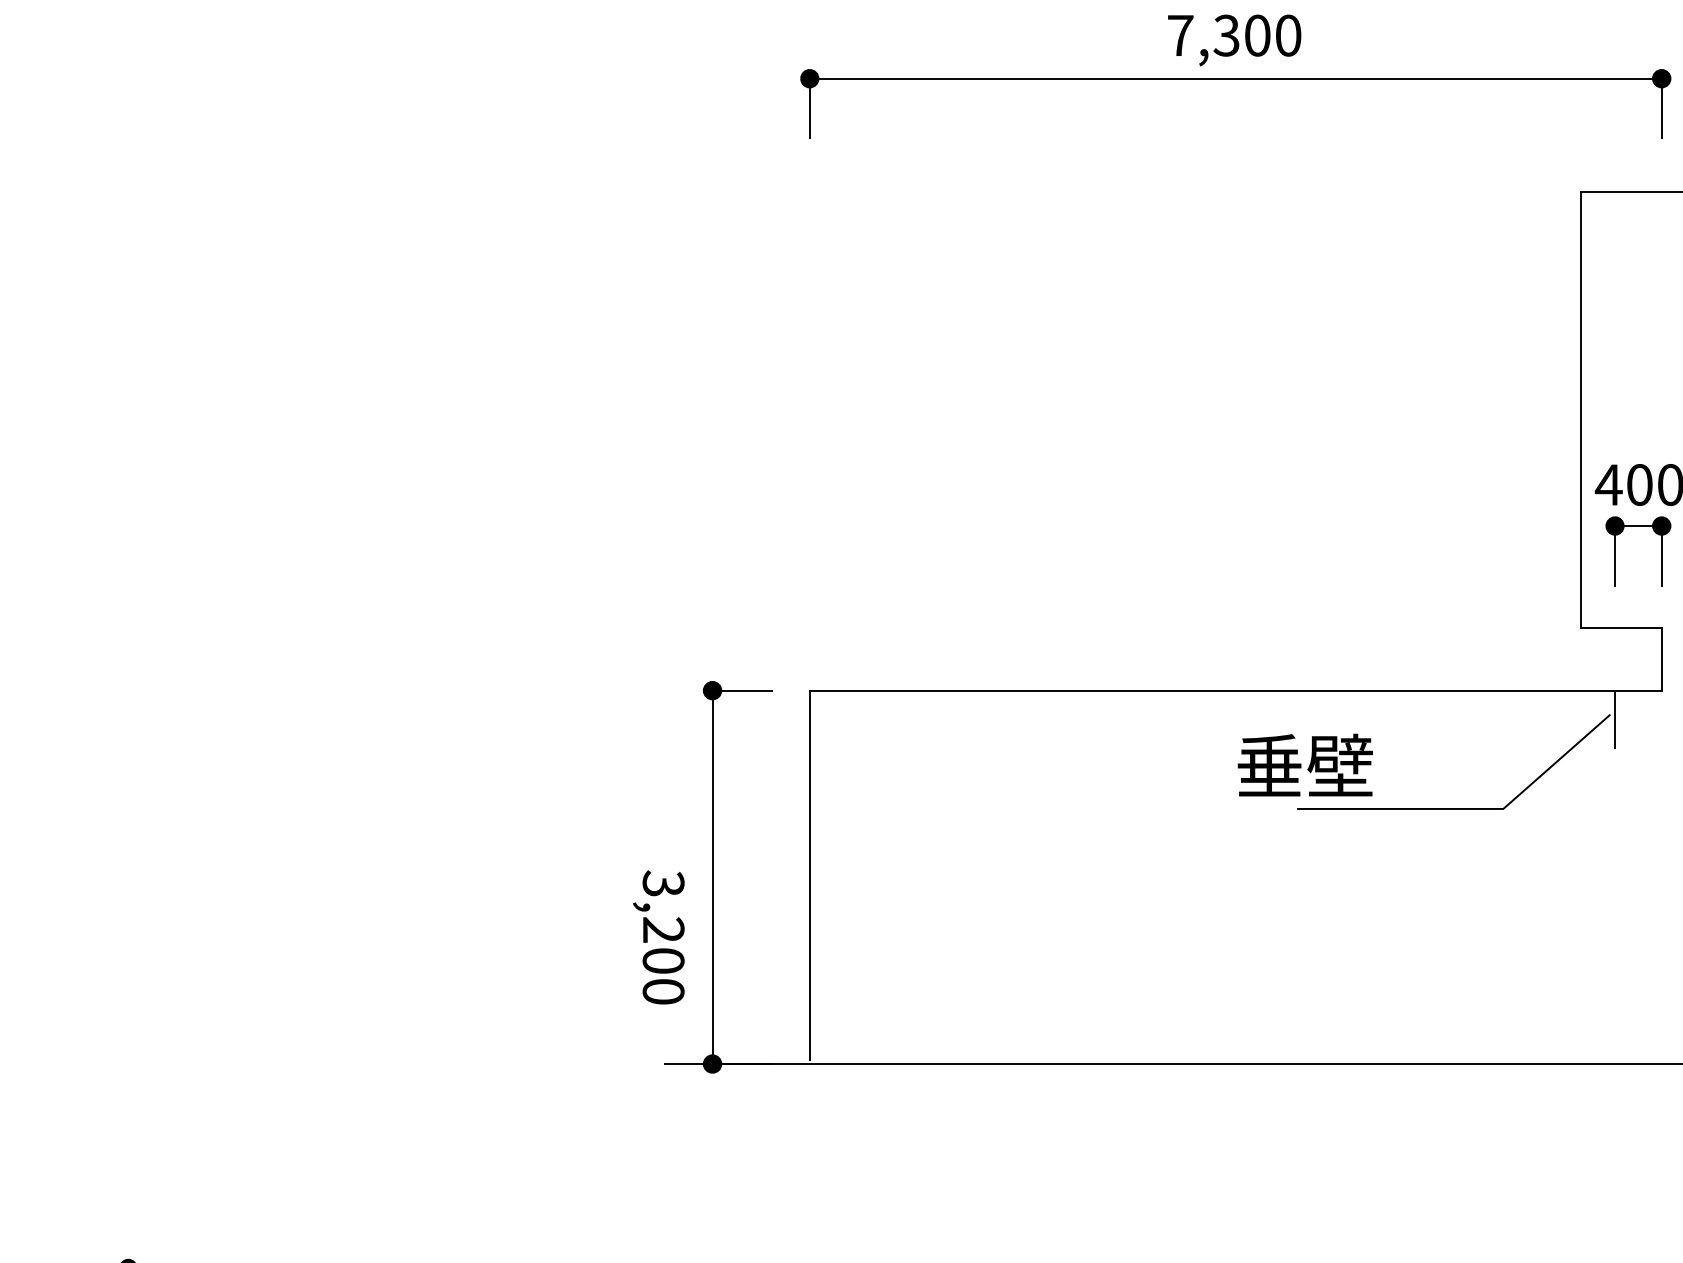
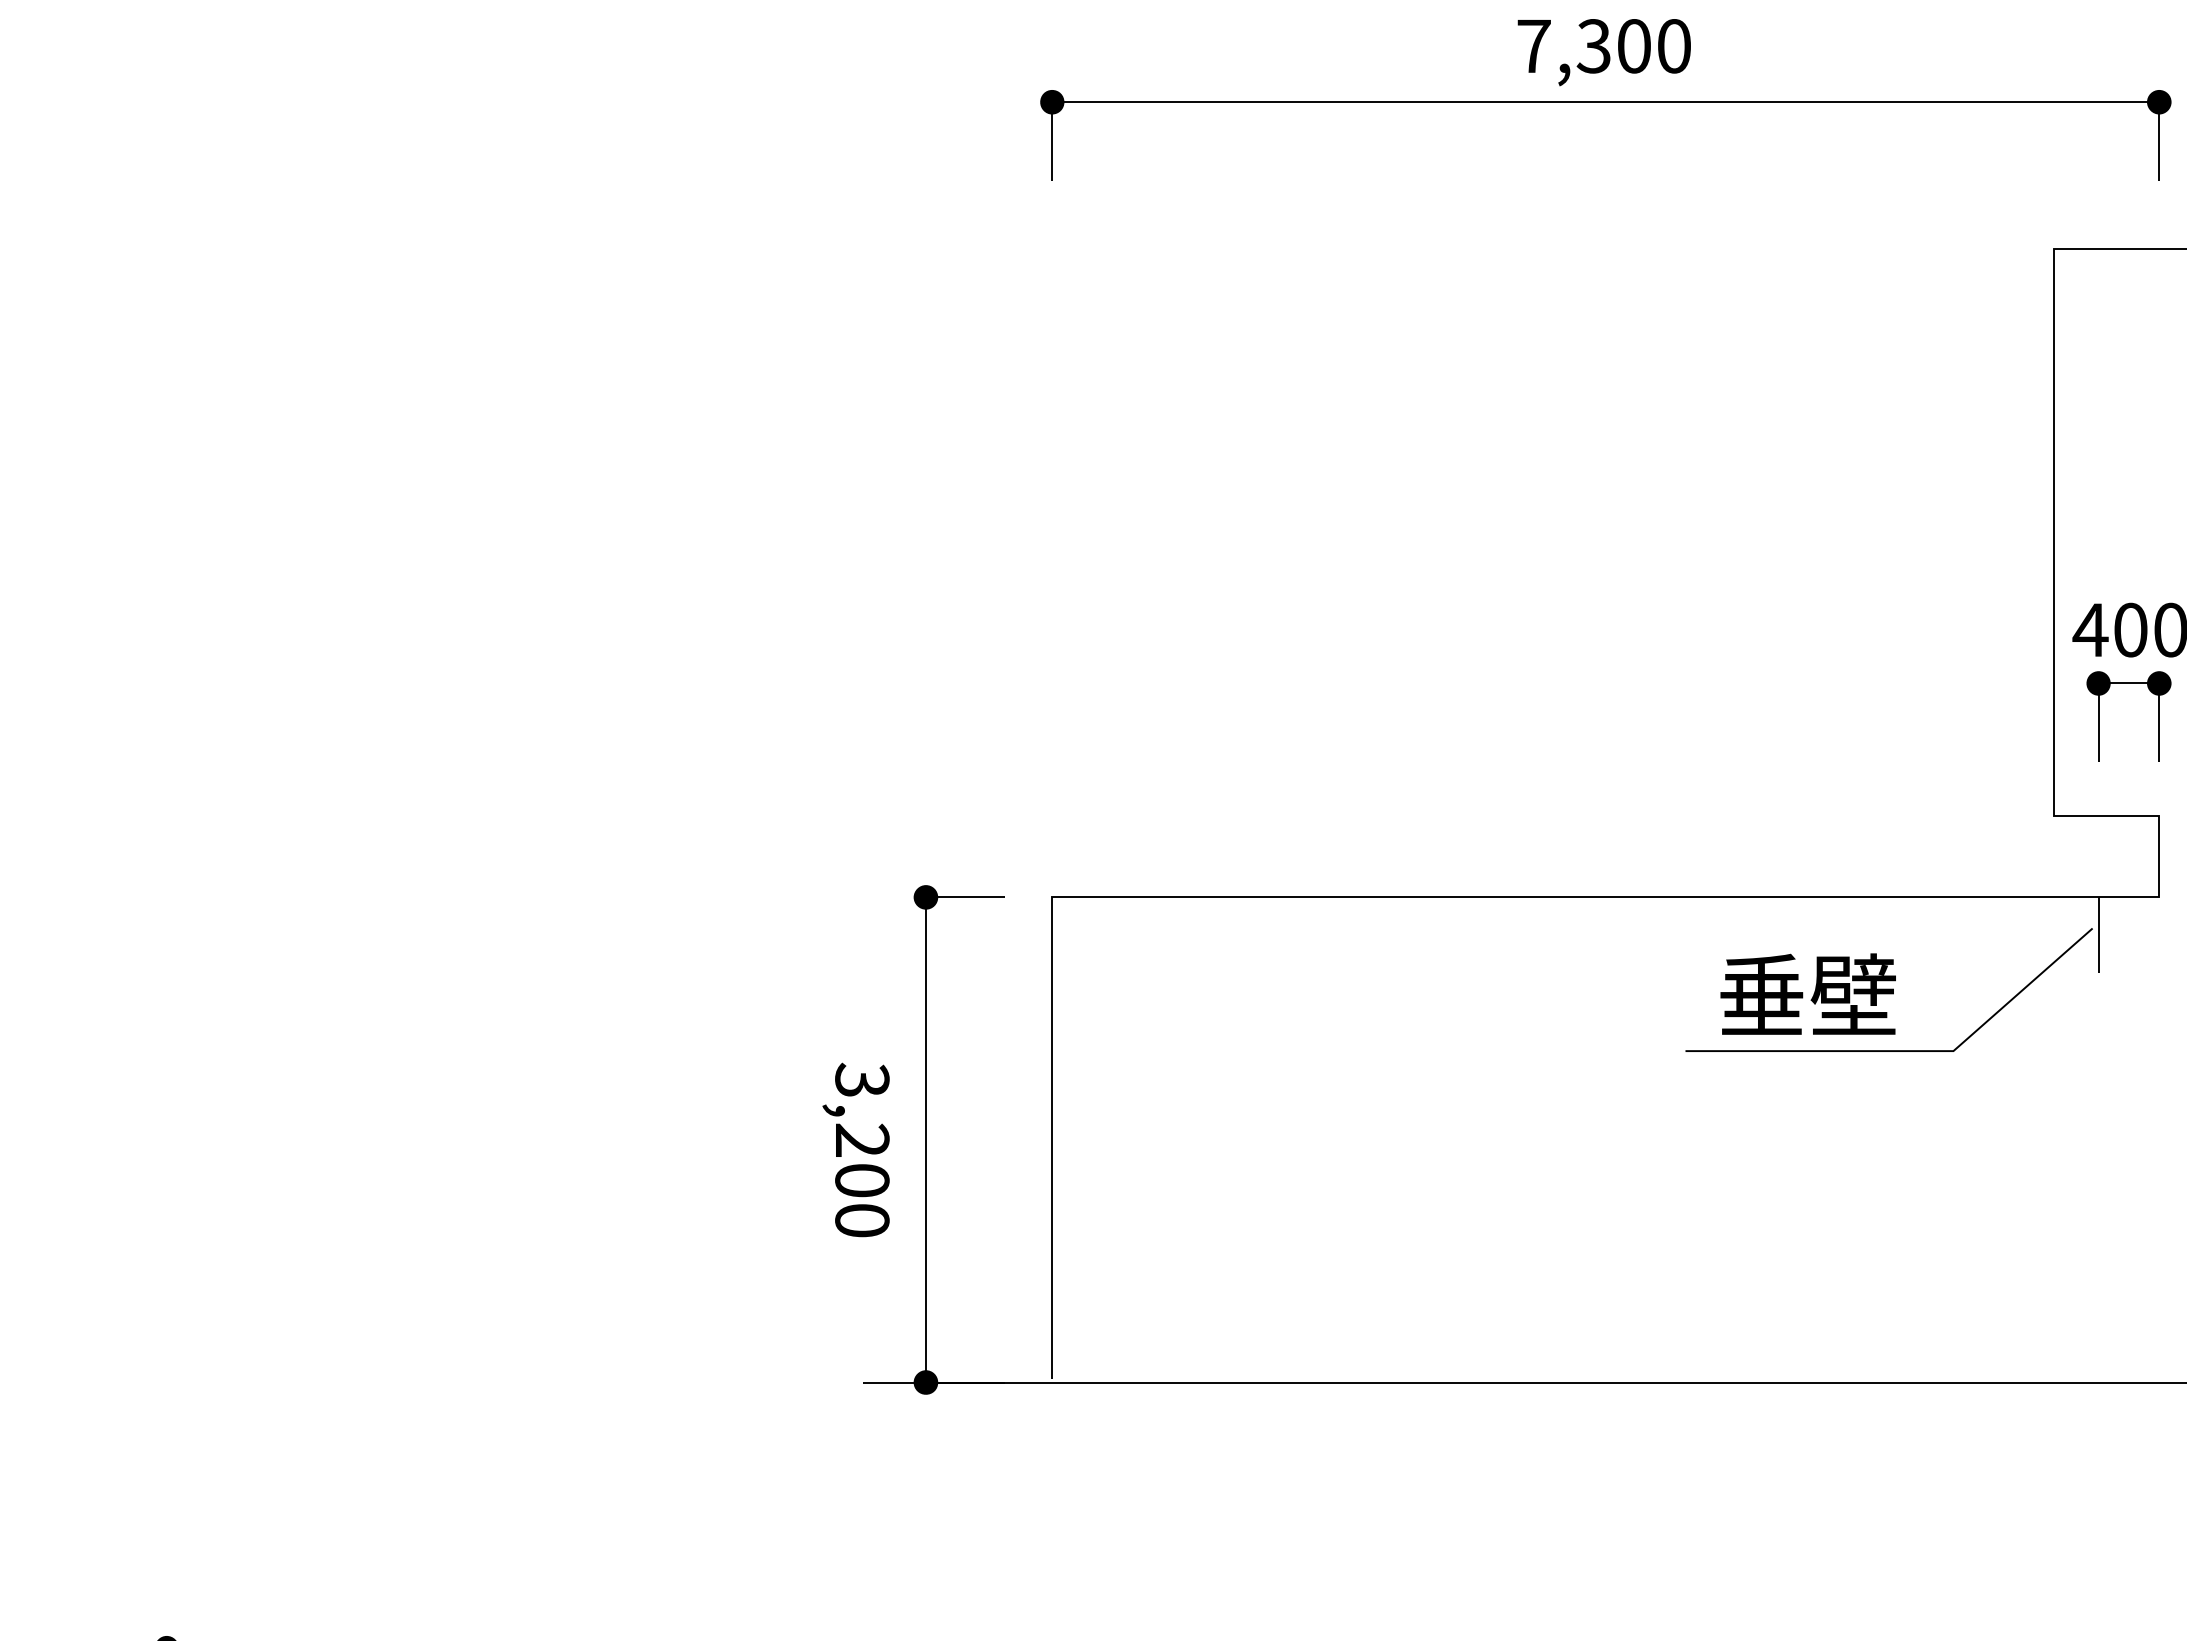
text: (1304, 764) -> (1807, 993), moved
text: (658, 937) -> (855, 1149), moved

